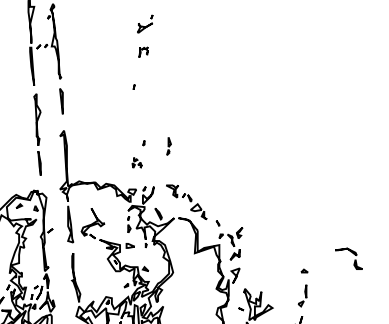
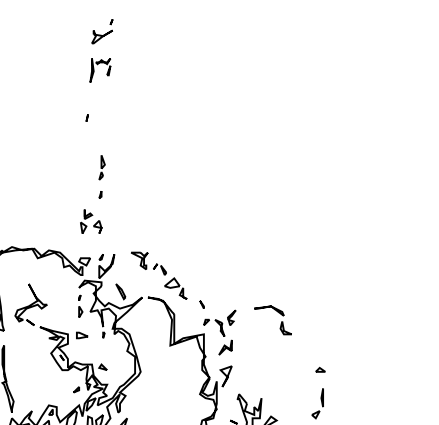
part: (143, 52) -> (100, 70), size x1.67
part: (168, 146) -> (101, 167), moved
part: (136, 162) -> (90, 221), size x1.67
part: (354, 259) -> (280, 321), moved

